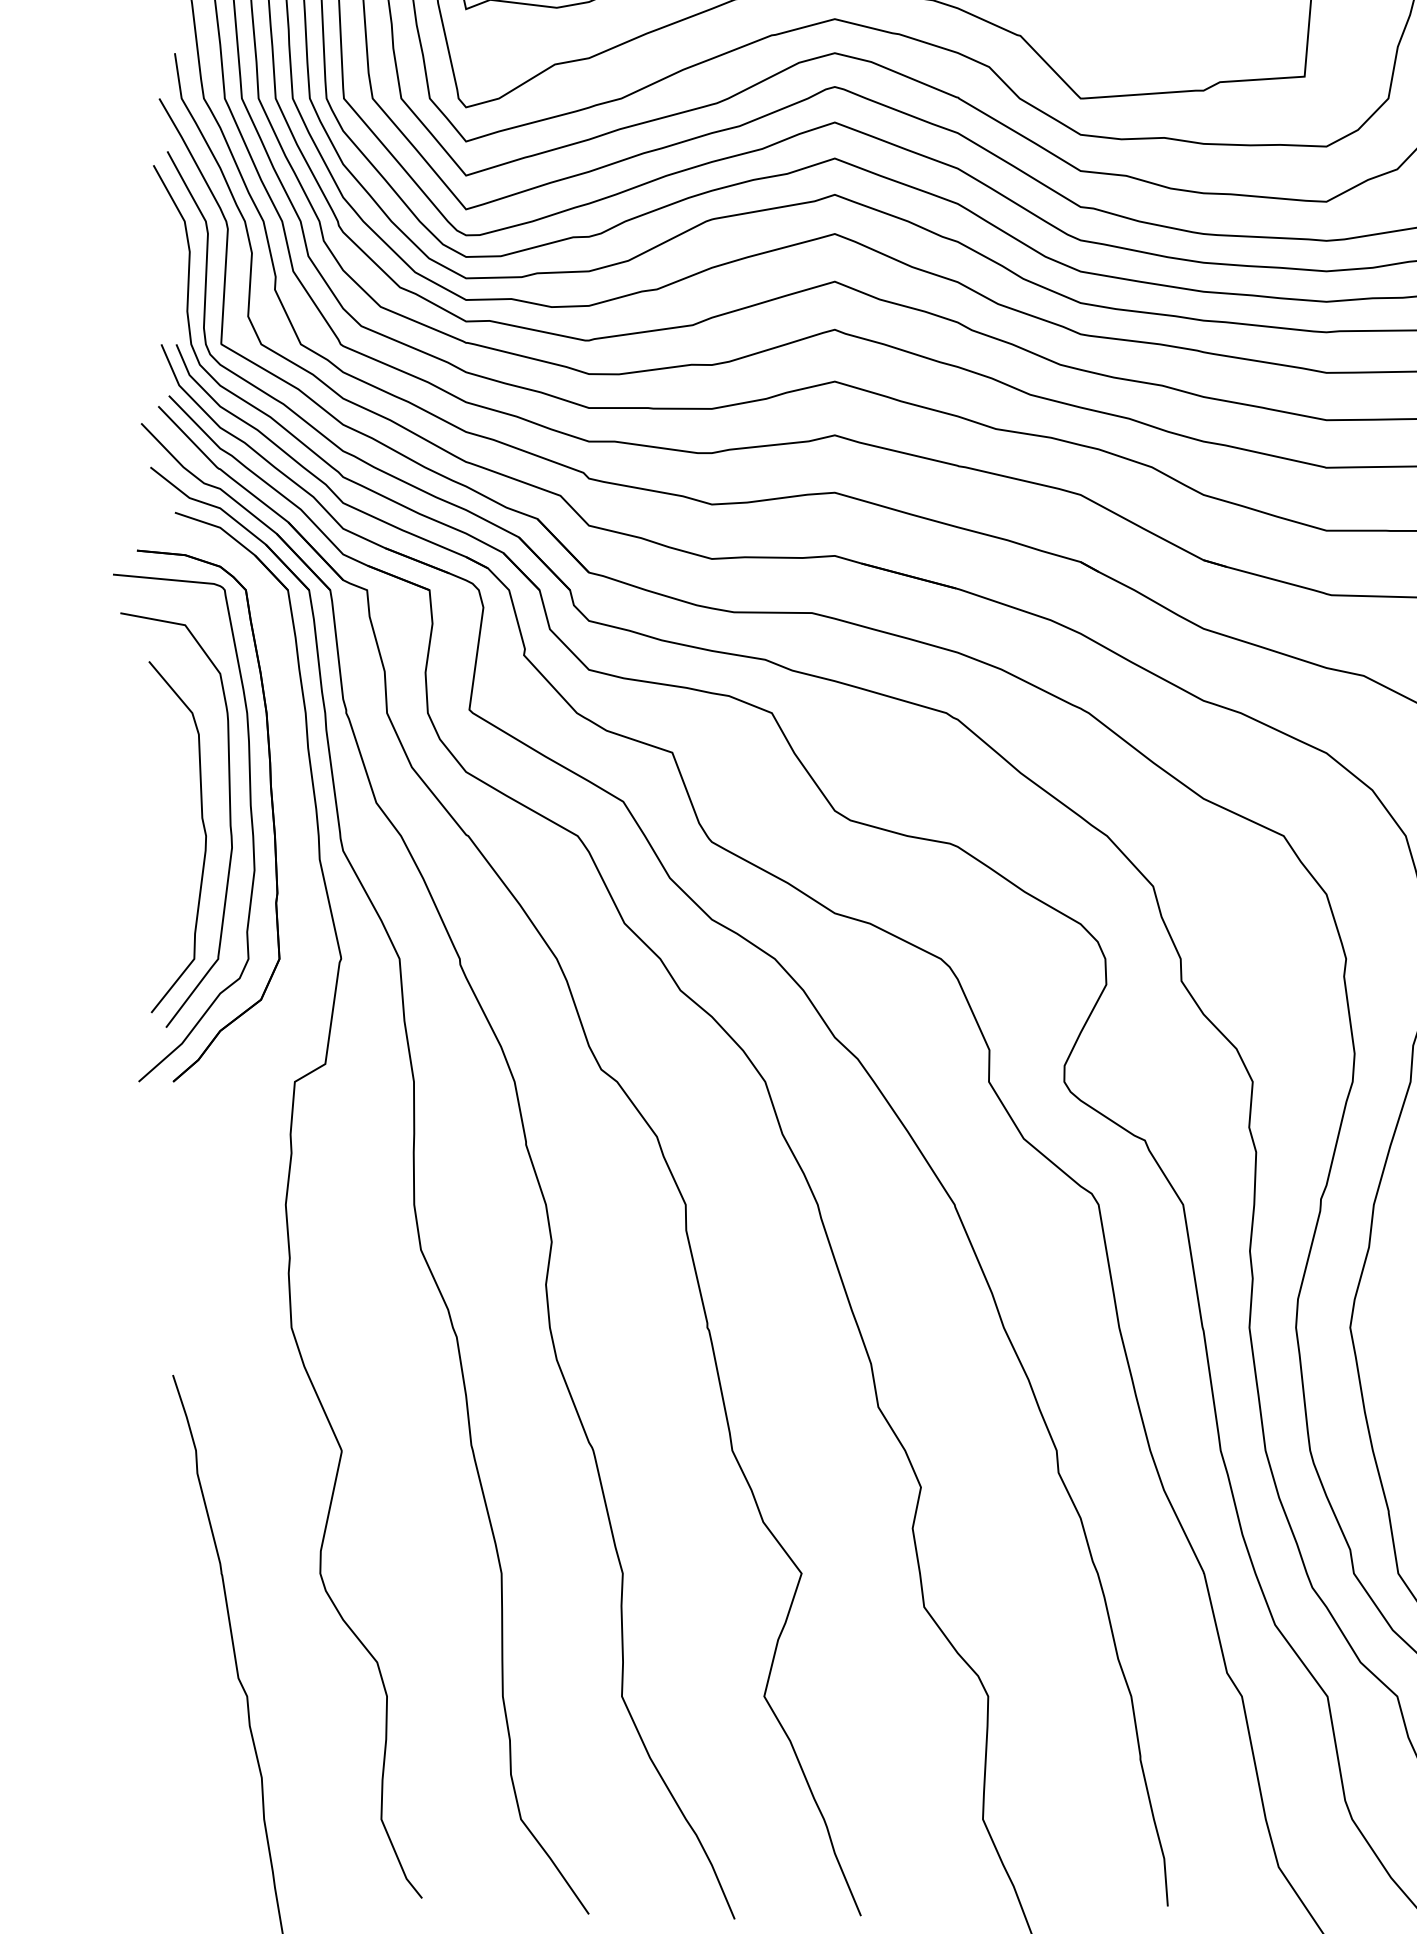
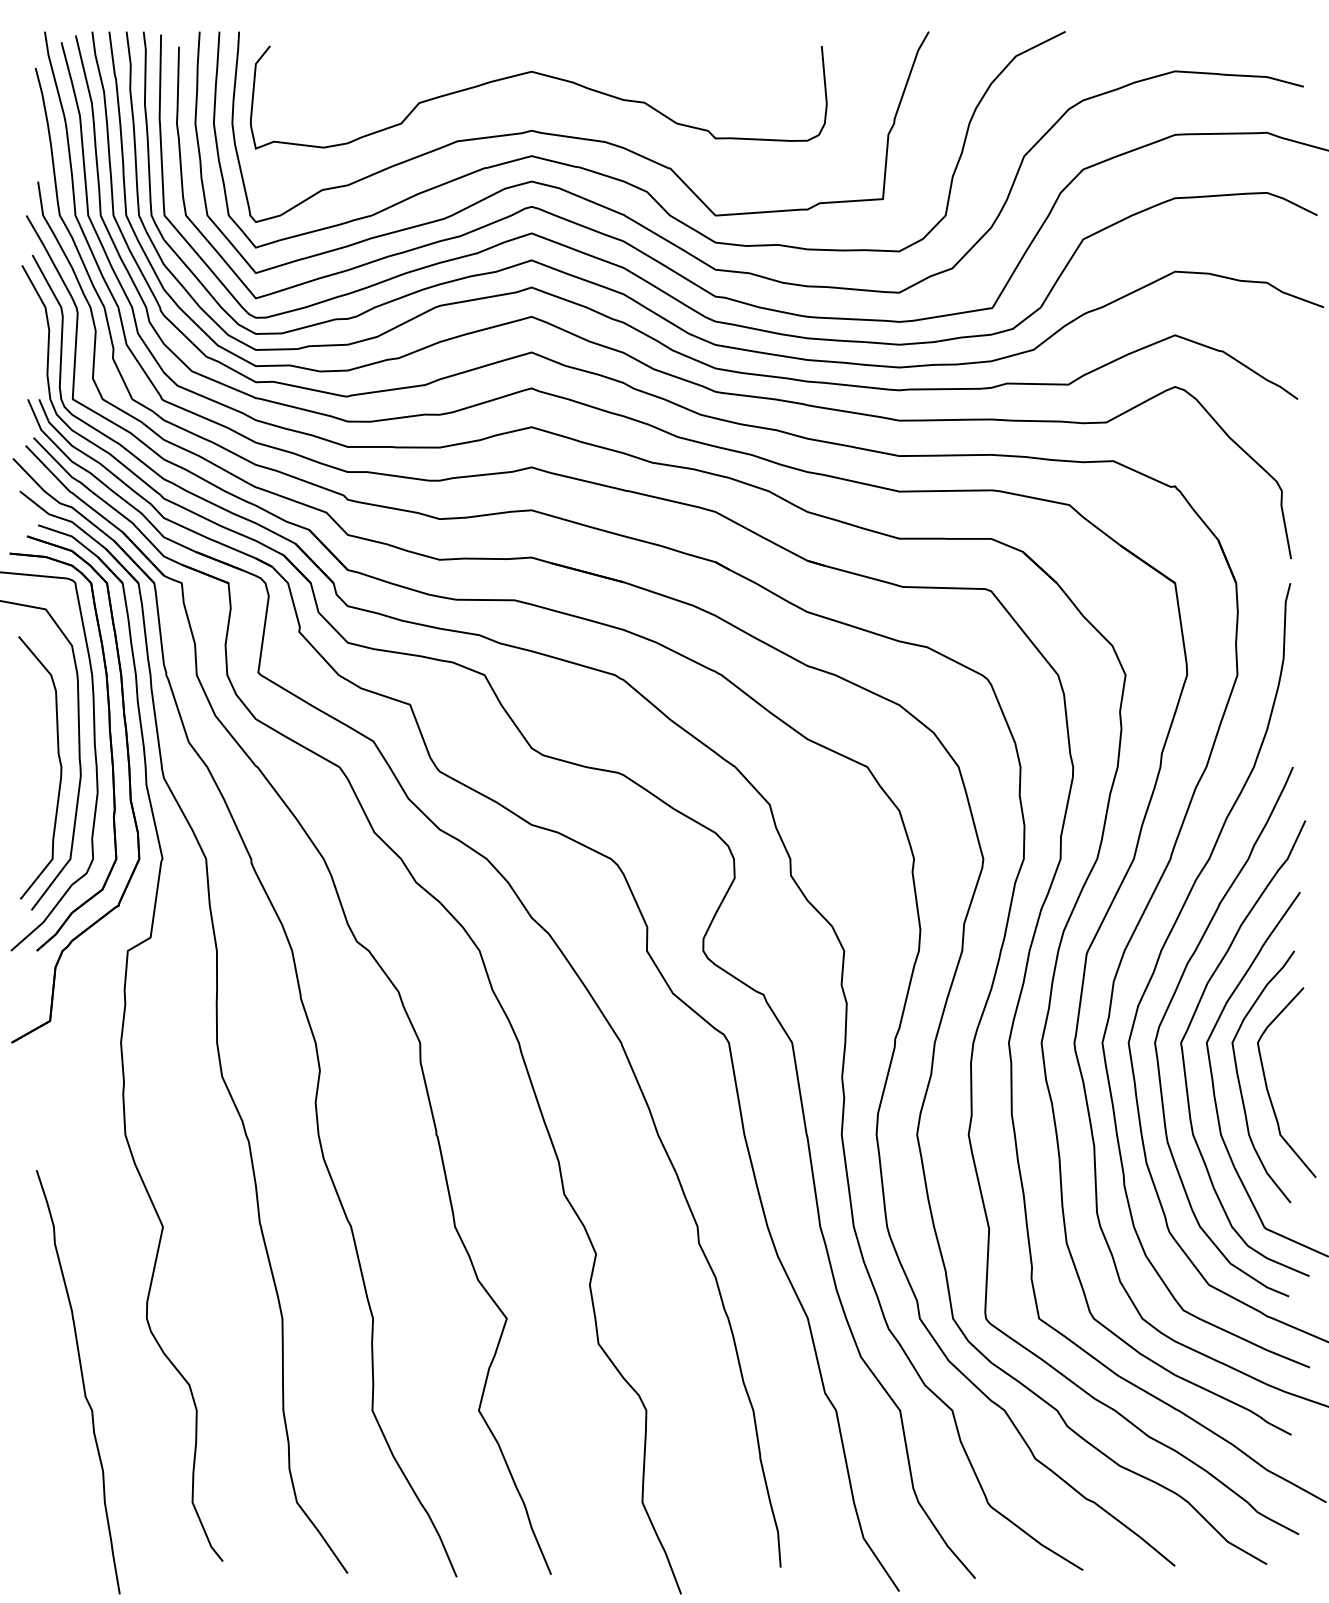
part: (295, 852) -> (128, 779), added

